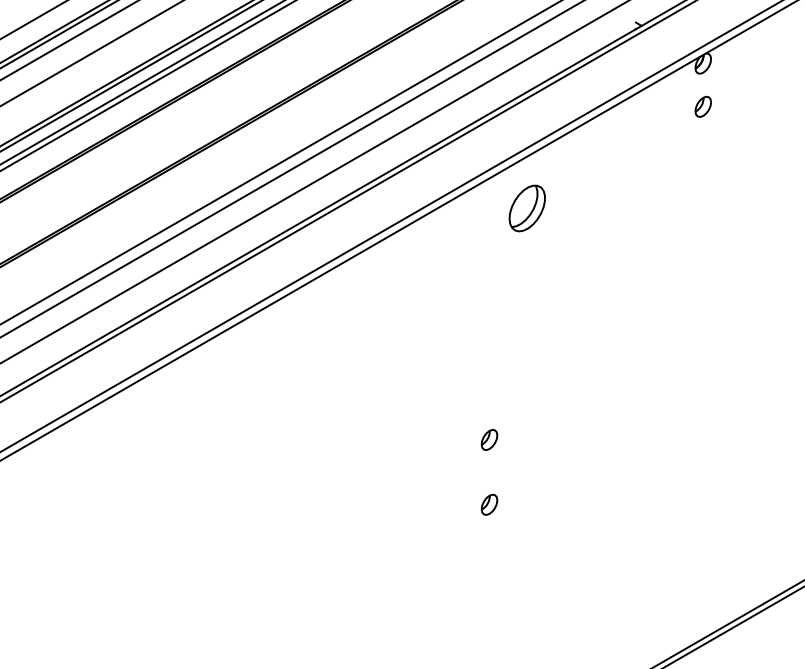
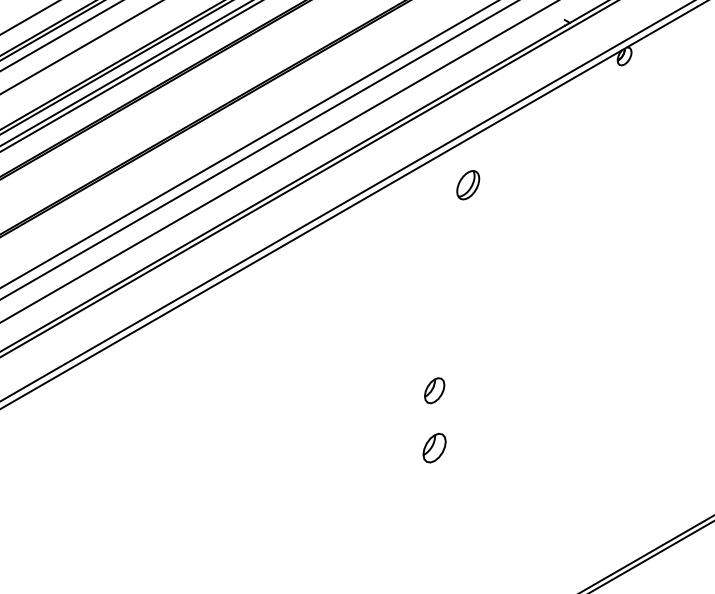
part: (703, 106) -> (624, 94), removed
part: (526, 208) -> (467, 185), size x0.7
part: (489, 439) -> (434, 390), size x1.4
part: (489, 505) -> (434, 448), size x1.6

